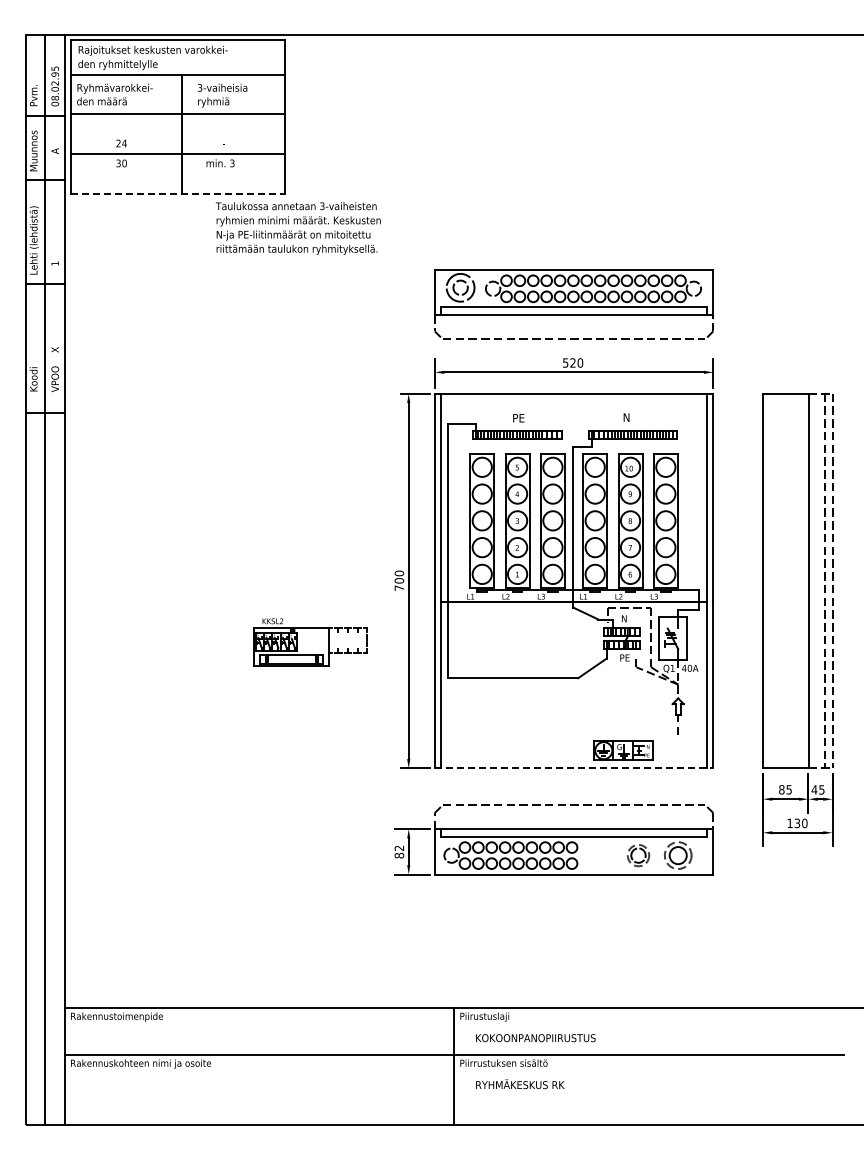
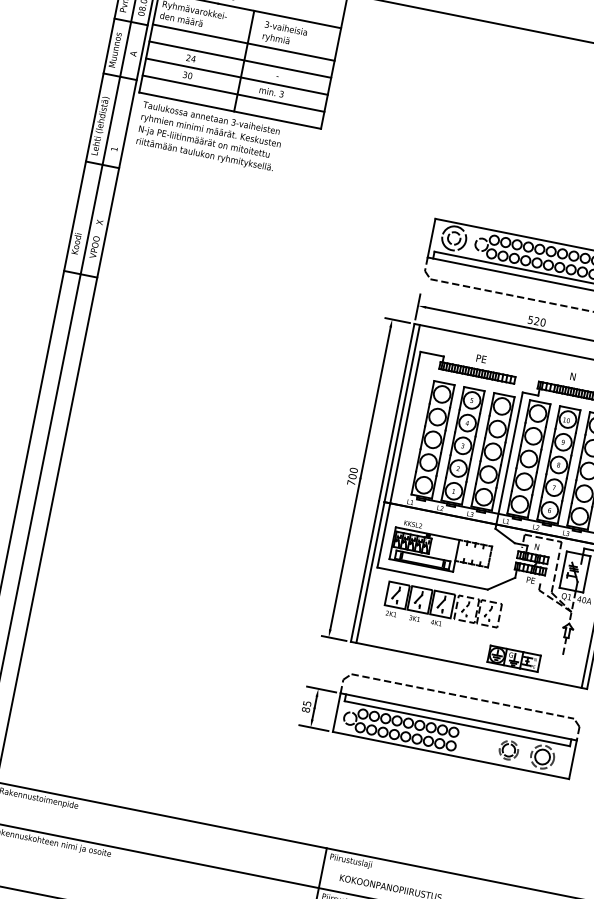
line: (177, 133) -> (240, 59), added
line: (177, 173) -> (233, 93), added
line: (178, 193) -> (230, 110), dashed -> solid
text: (298, 228) -> (209, 137), moved
part: (310, 642) -> (441, 548), moved
part: (531, 710) -> (442, 609), added
line: (574, 768) -> (469, 665), dashed -> solid
text: (399, 848) -> (307, 703), 82 -> 85

